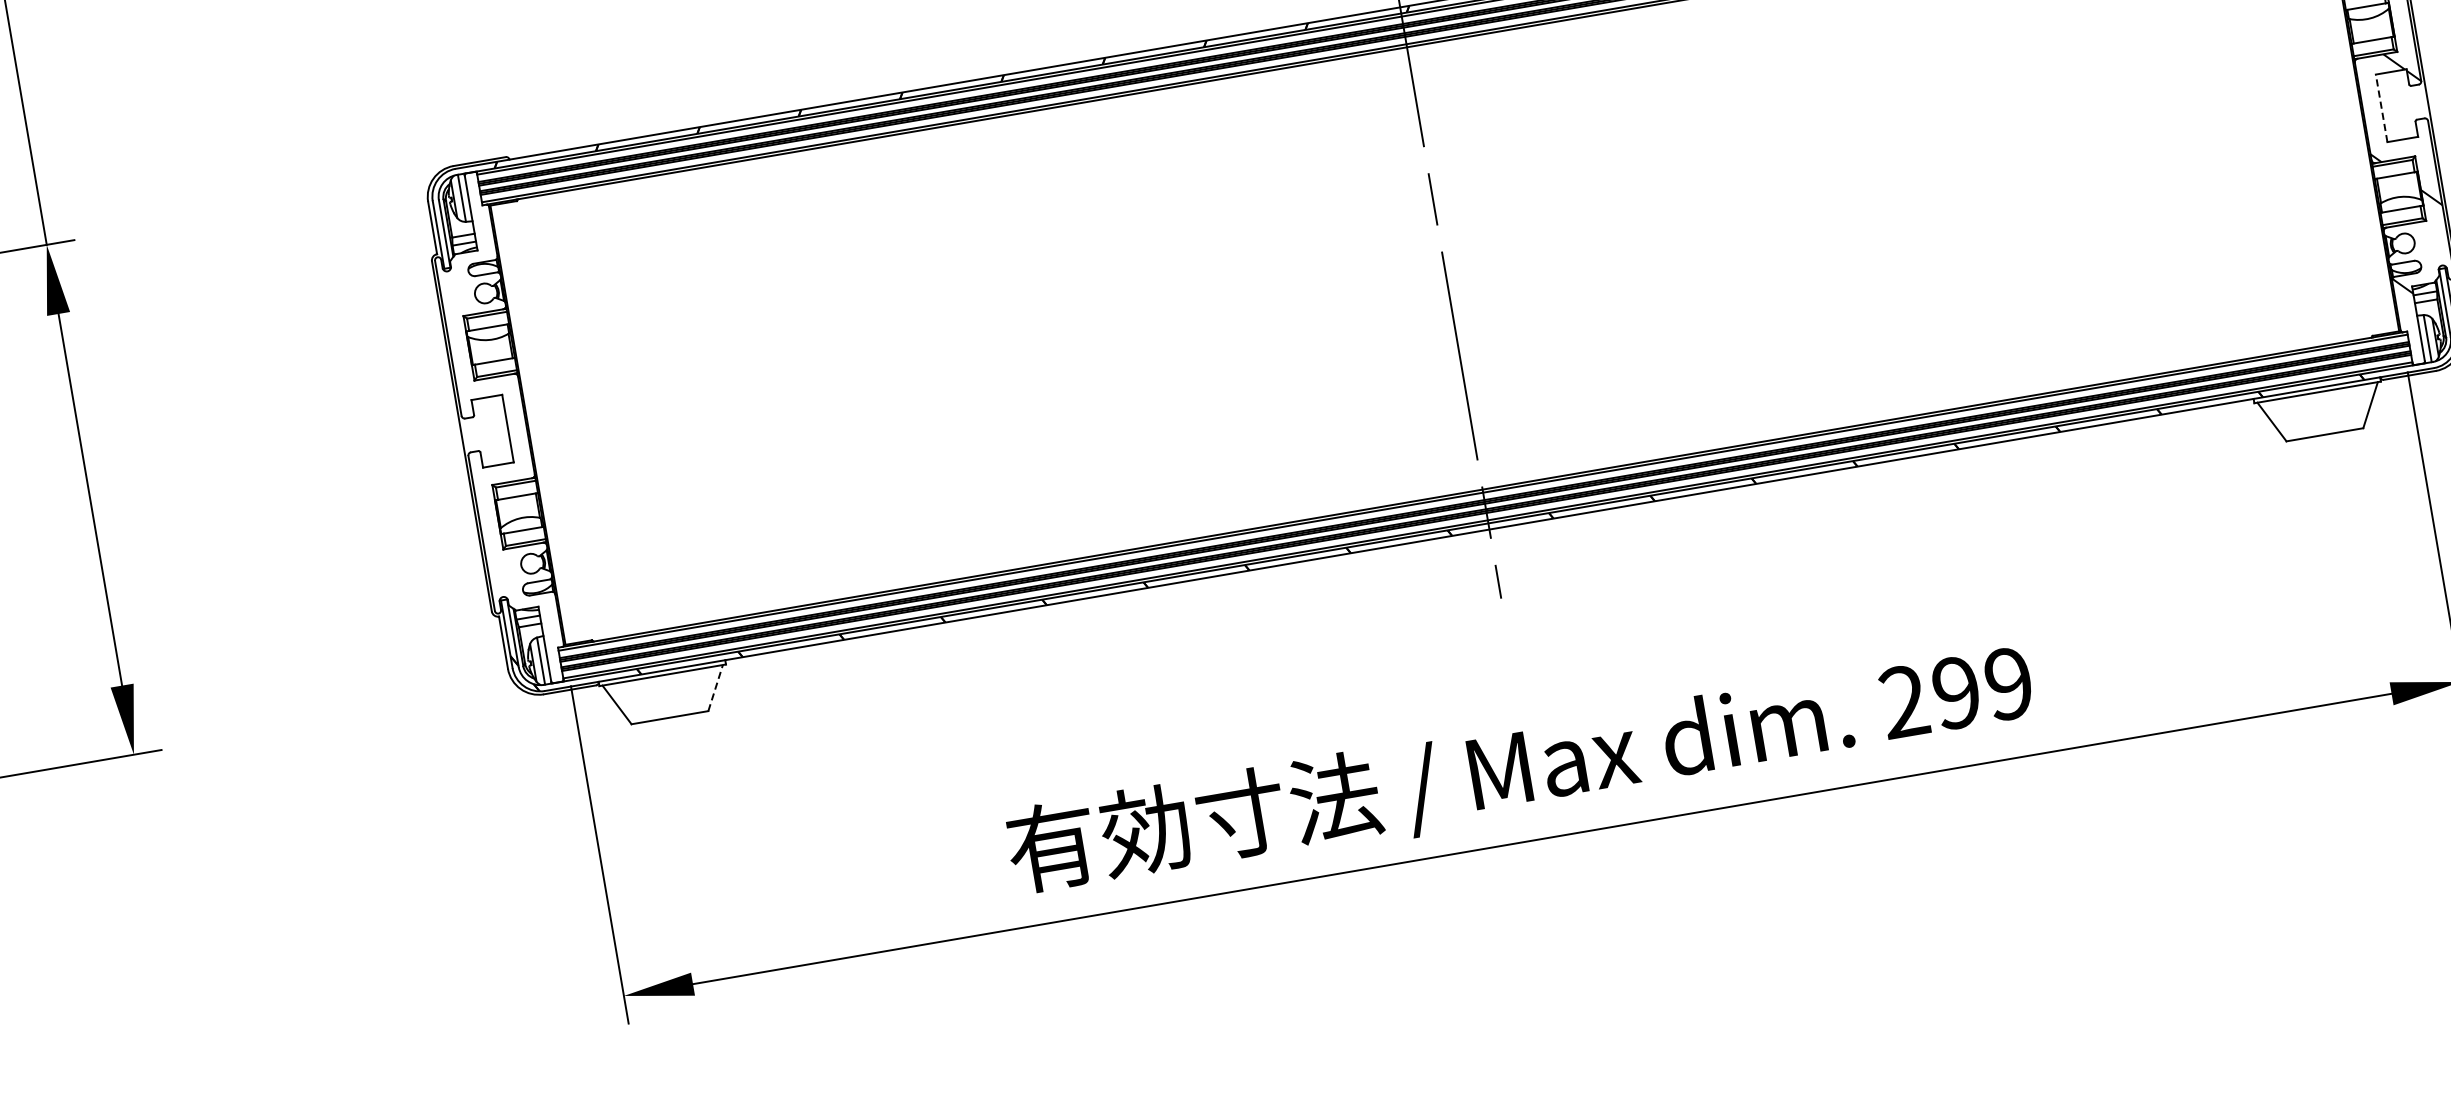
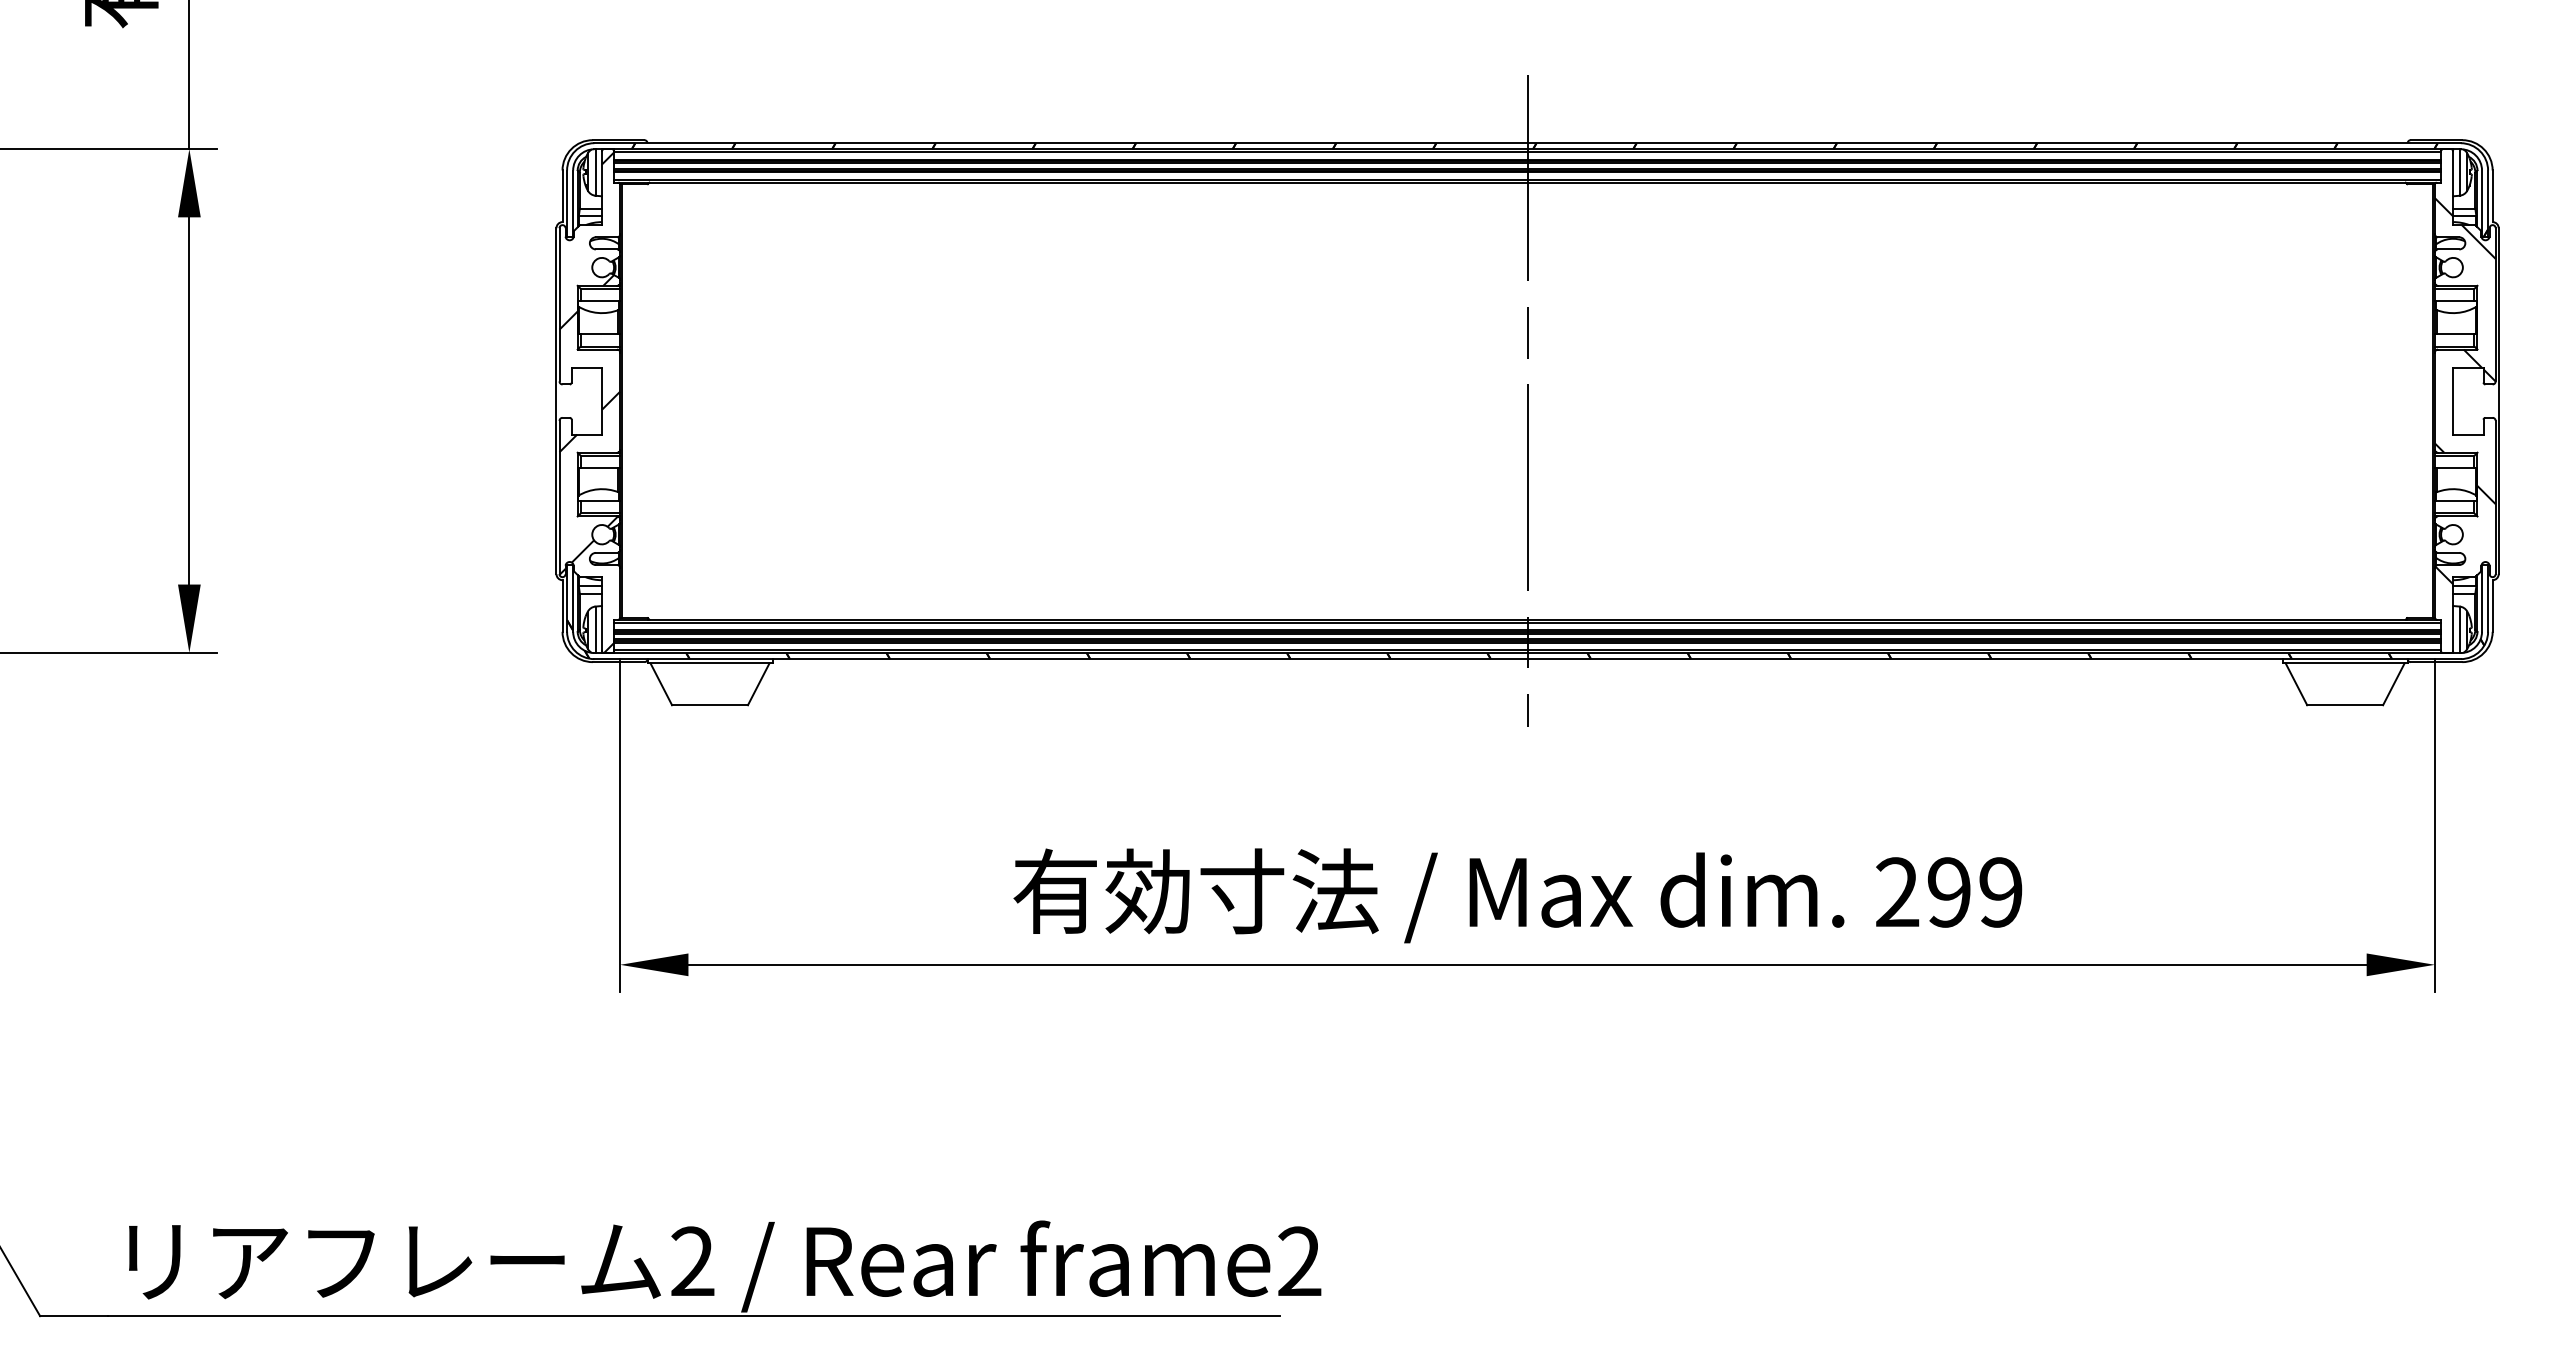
line: (2381, 107) -> (2453, 400), dashed -> solid
hatch: (495, 432) -> (589, 402), added
line: (715, 688) -> (758, 684), dashed -> solid

